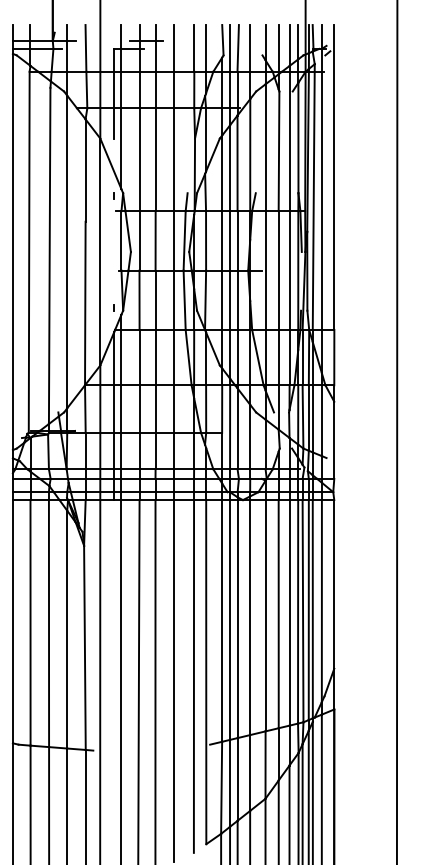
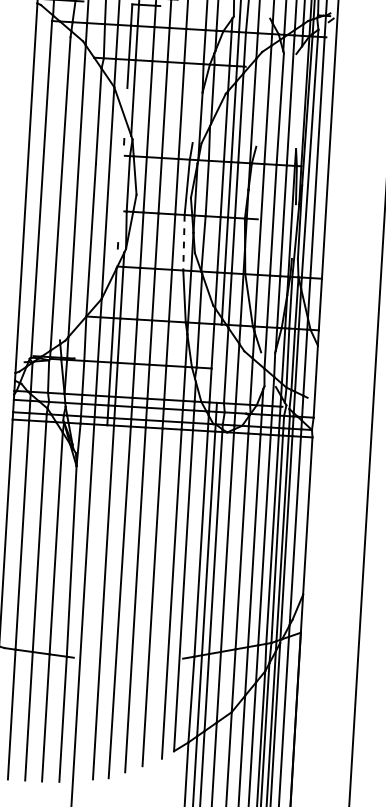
line: (298, 137) -> (299, 97), removed
line: (184, 300) -> (183, 242), solid -> dashed
line: (230, 427) -> (219, 363), removed

